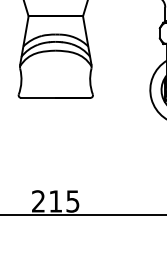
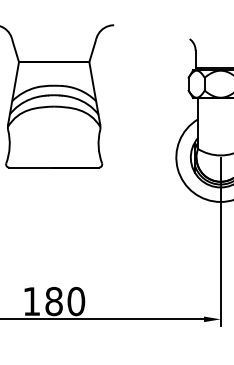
text: (56, 201) -> (54, 301), 215 -> 180

